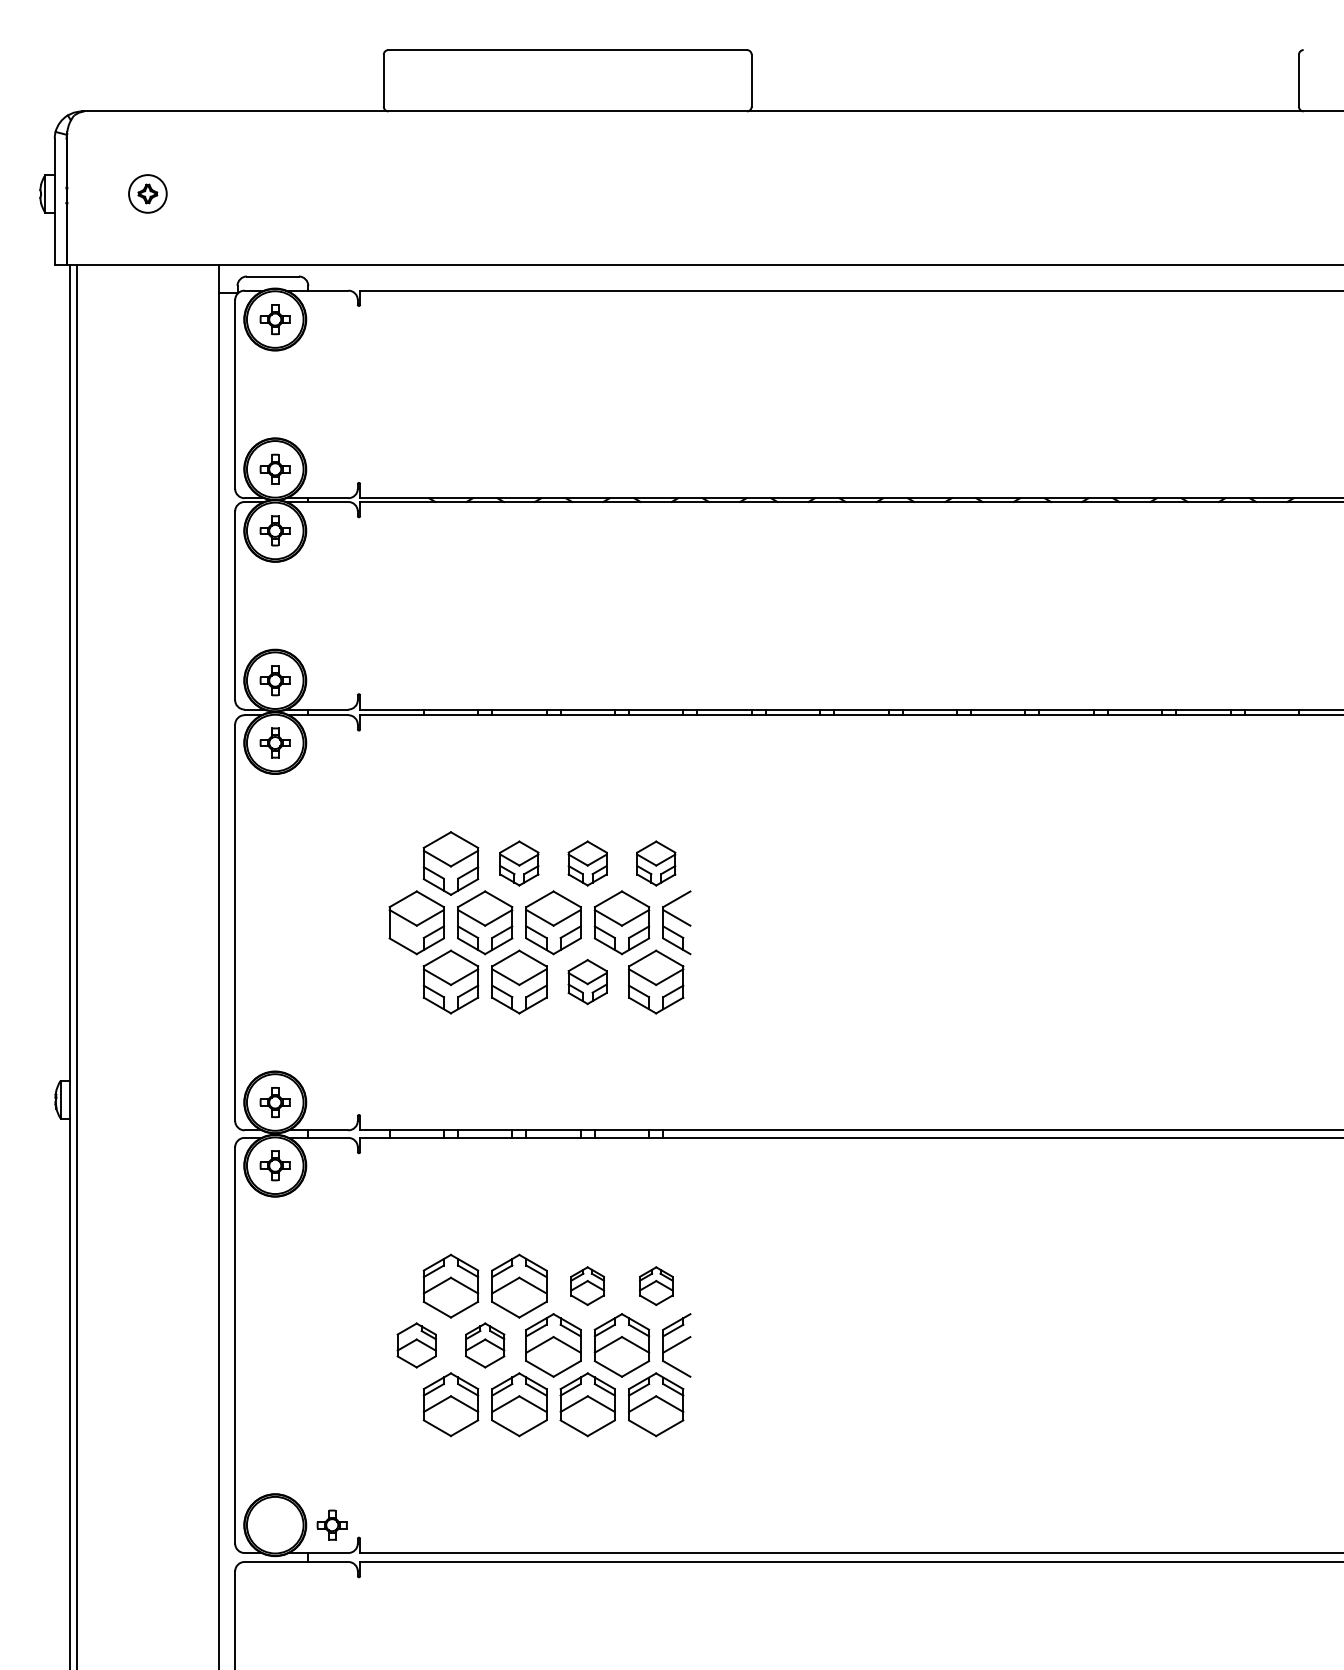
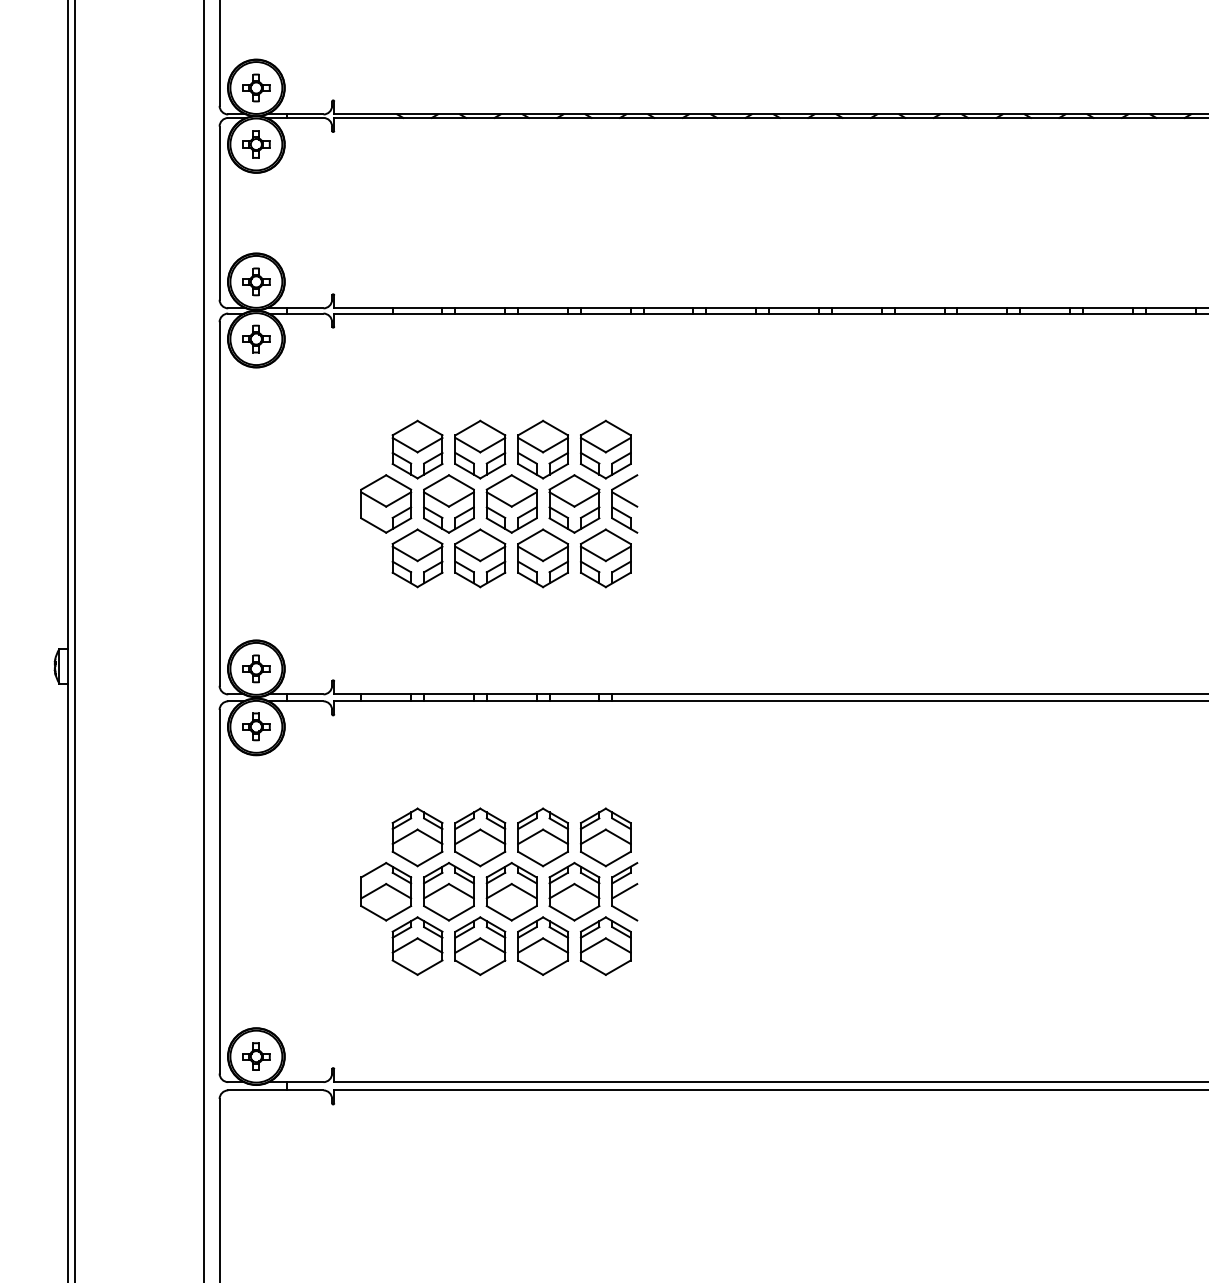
part: (519, 863) -> (480, 449), size x1.43
part: (587, 863) -> (542, 449), size x1.43
part: (656, 863) -> (606, 449), size x1.43
part: (587, 981) -> (542, 557), size x1.43
part: (587, 1285) -> (542, 836), size x1.67
part: (656, 1285) -> (606, 836), size x1.67
part: (416, 1345) -> (385, 891), size x1.43
part: (485, 1345) -> (449, 891), size x1.43
part: (331, 1524) -> (255, 1056), moved

